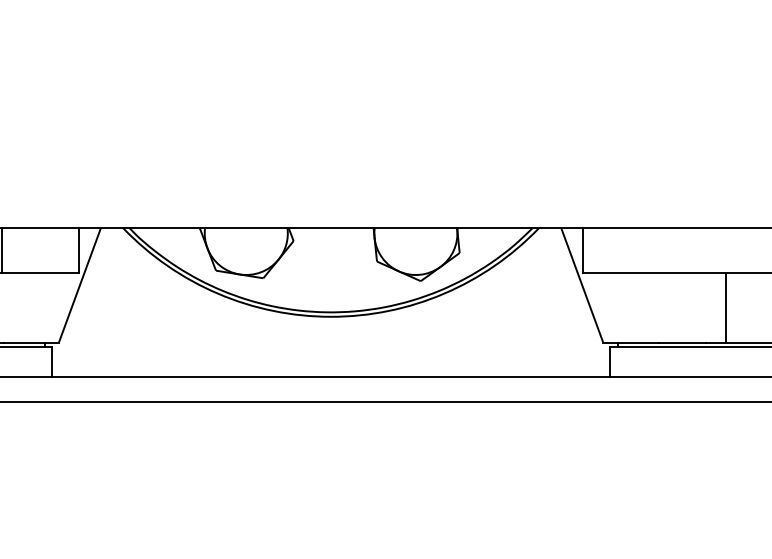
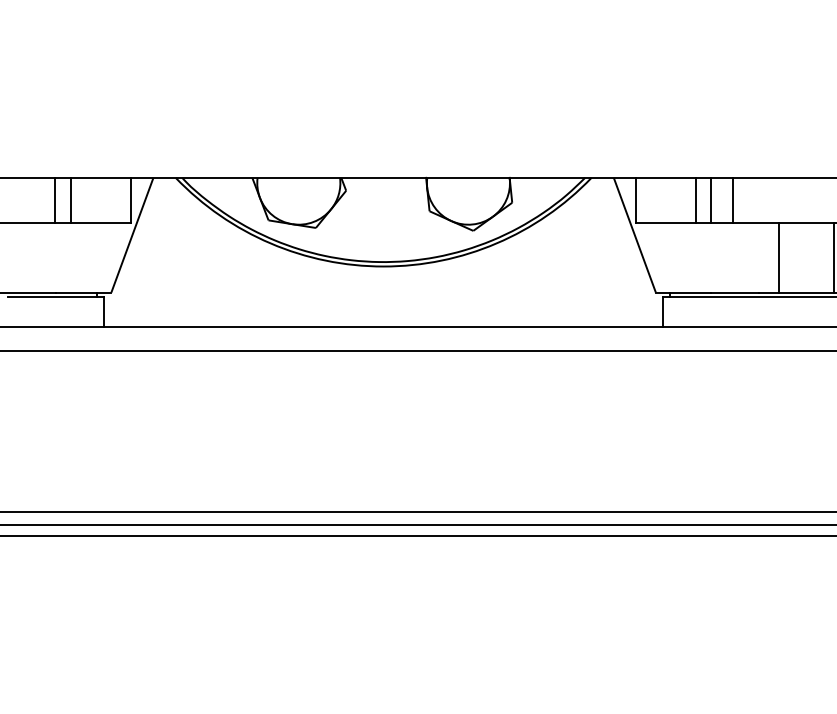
line: (17, 249) -> (70, 199), added
line: (643, 249) -> (696, 199), added
line: (658, 249) -> (711, 199), added
line: (679, 249) -> (732, 199), added

